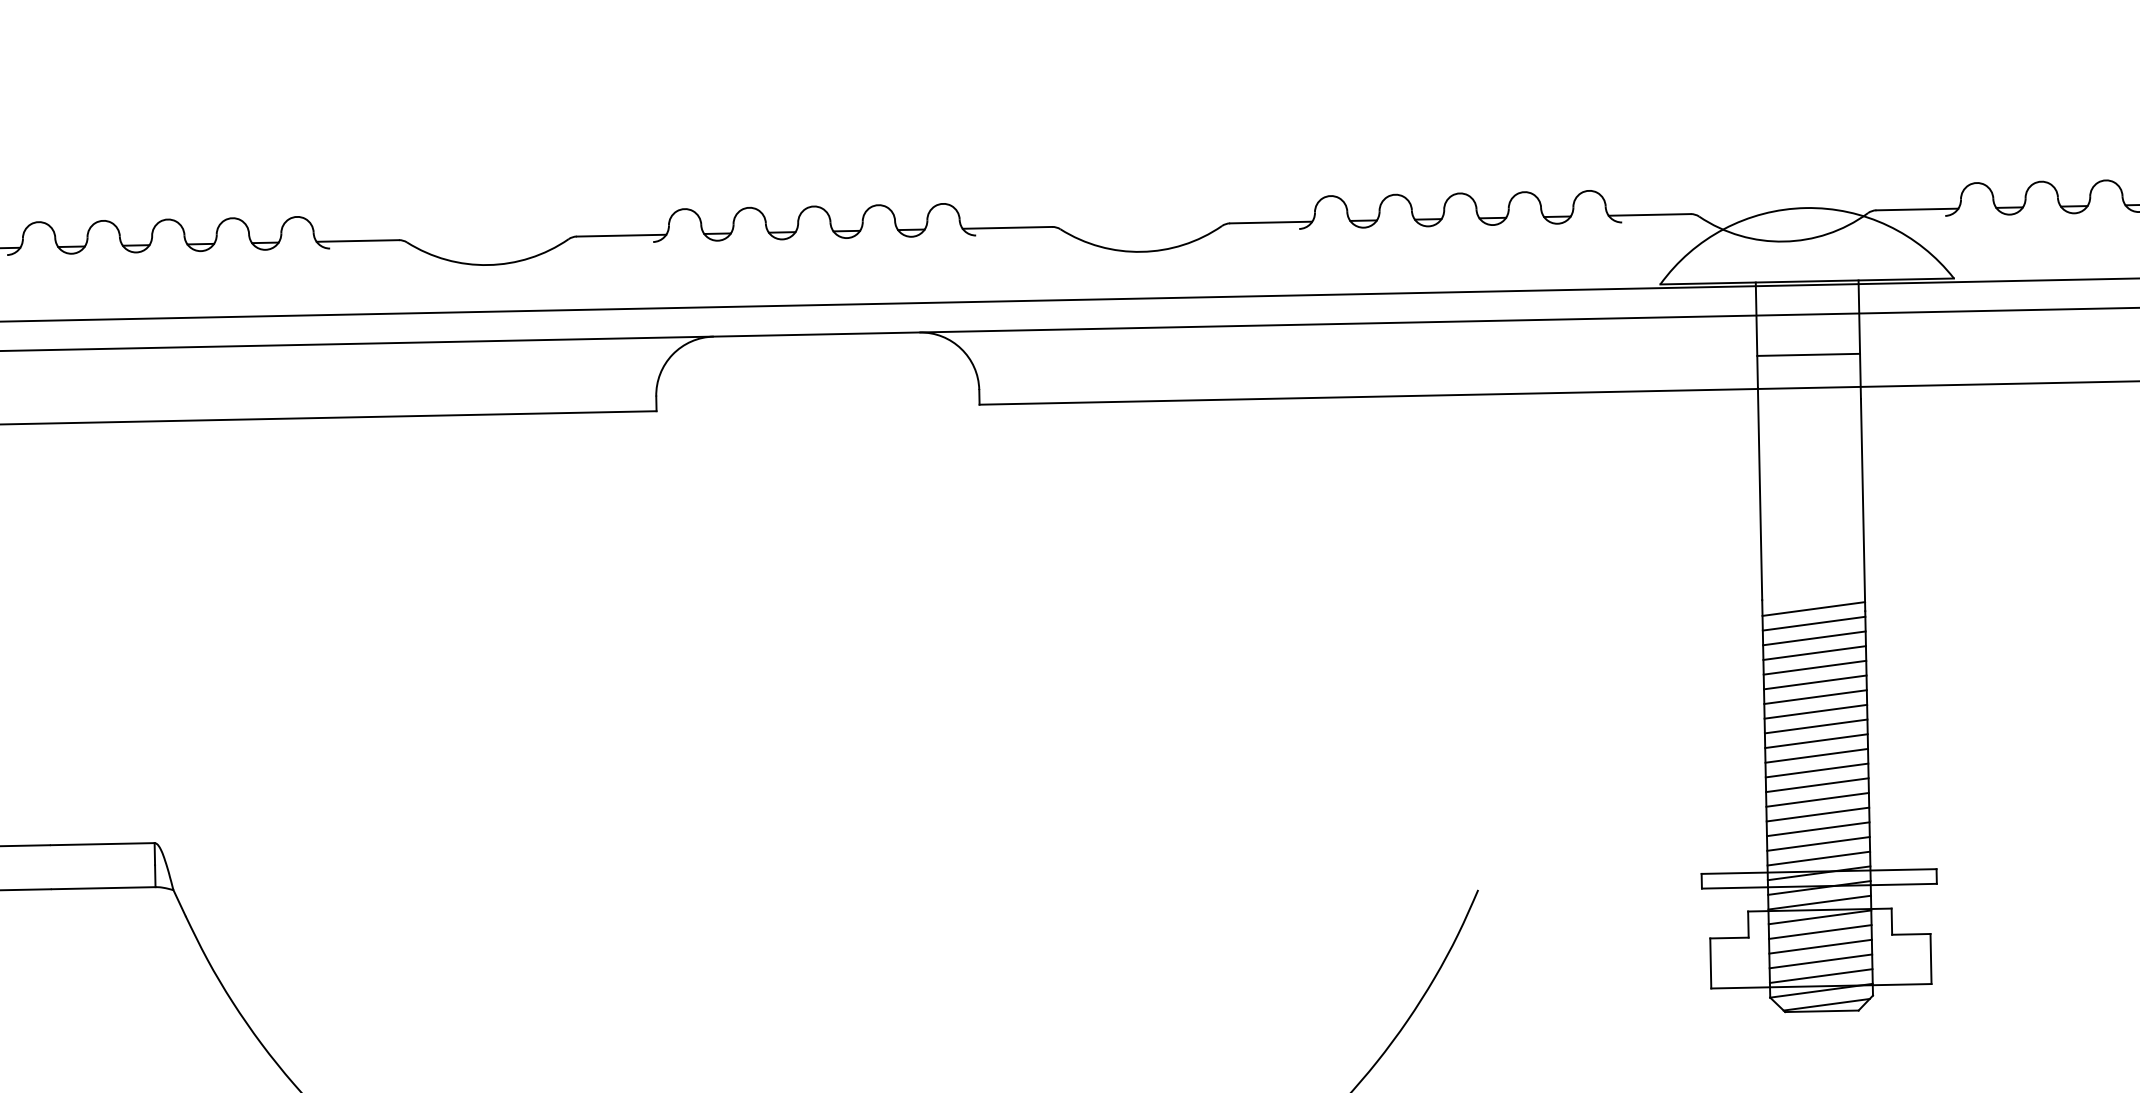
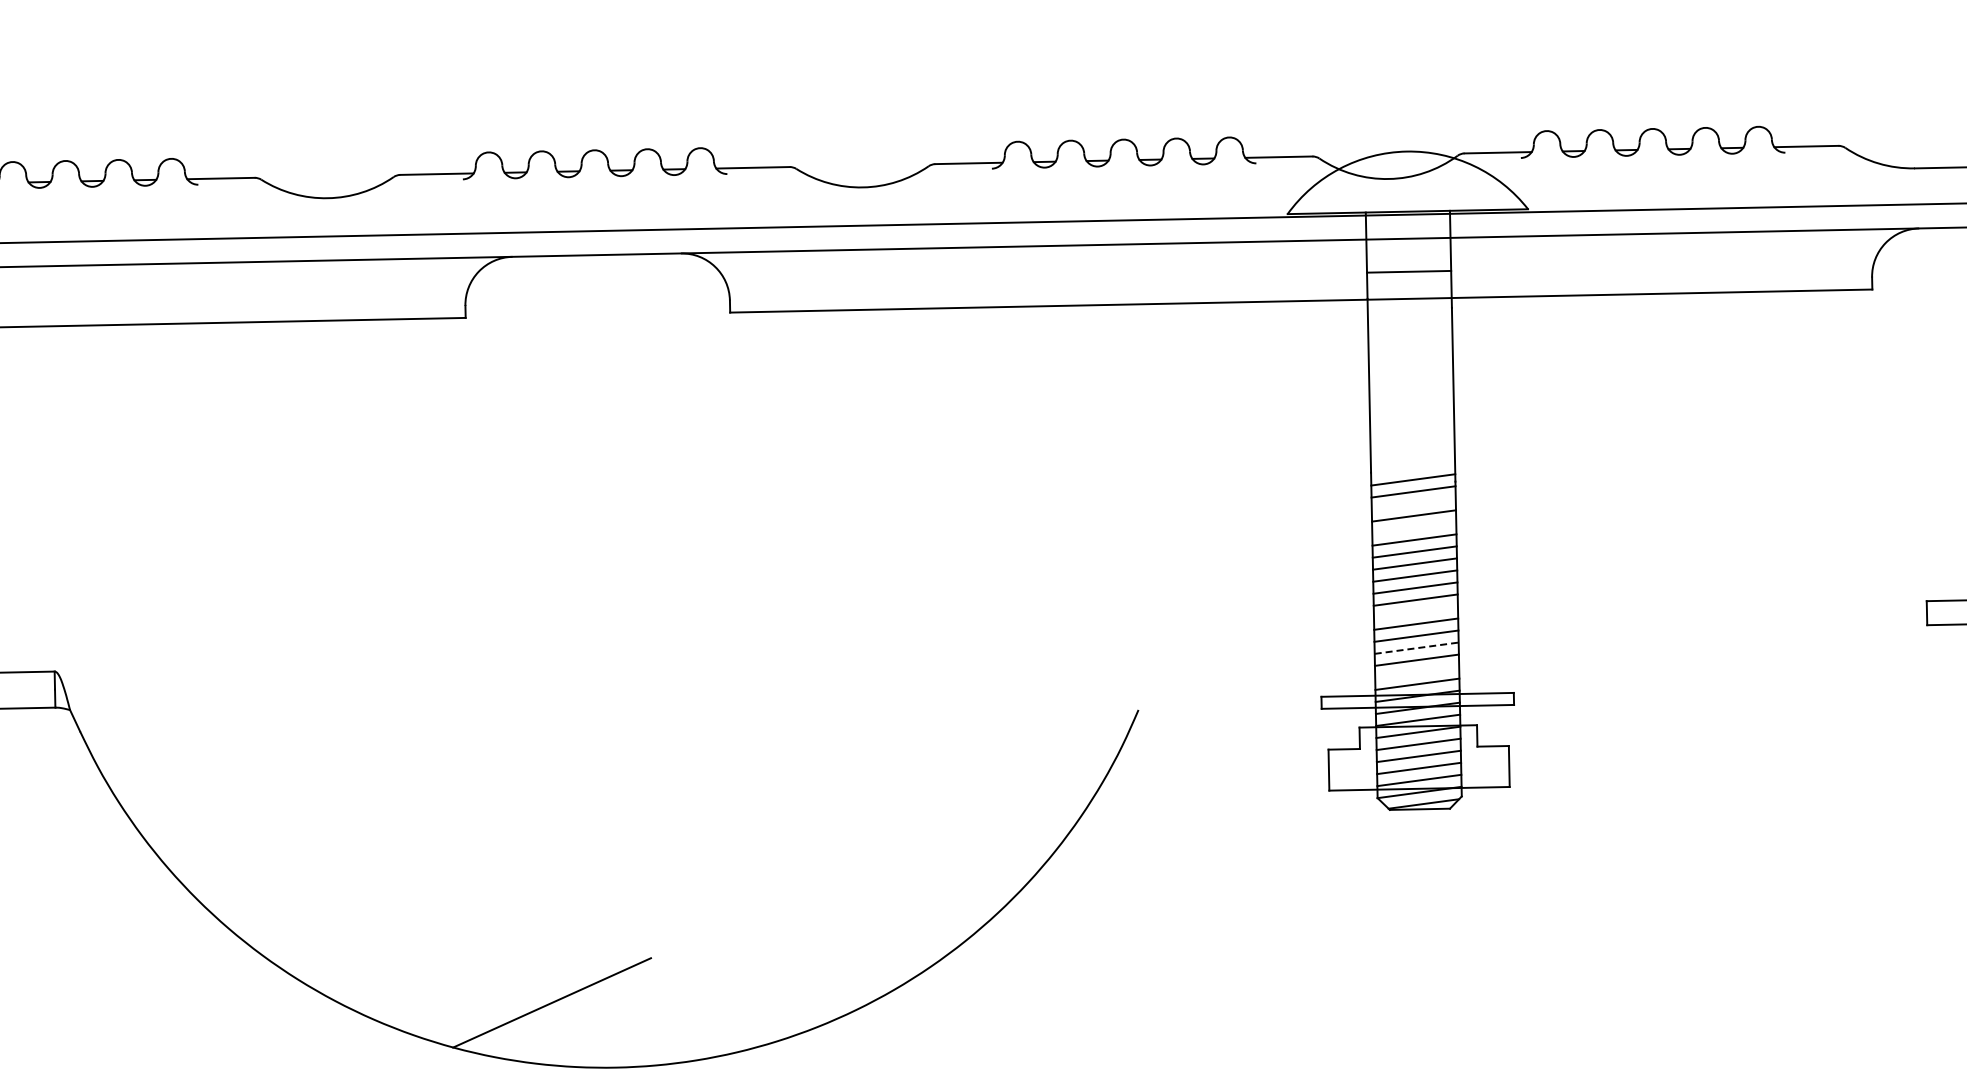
line: (1814, 637) -> (1413, 503), removed
line: (1815, 667) -> (1414, 527), removed
line: (1816, 769) -> (1415, 611), removed
line: (1818, 814) -> (1417, 648), solid -> dashed
line: (1818, 842) -> (1417, 671), removed

